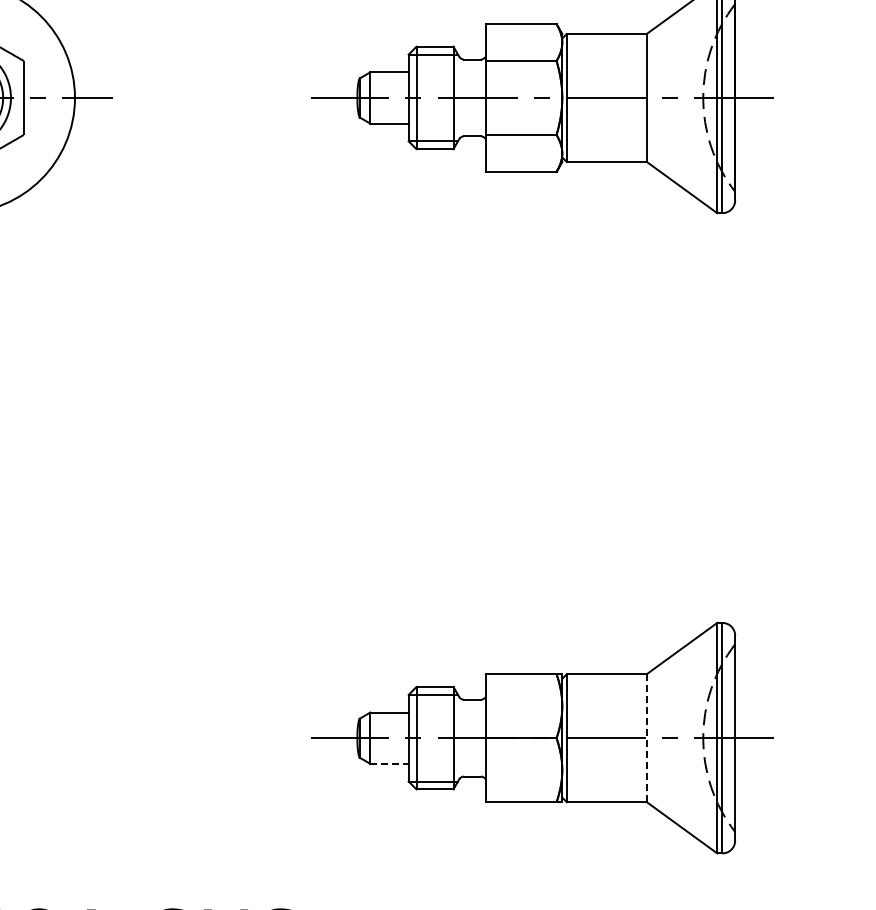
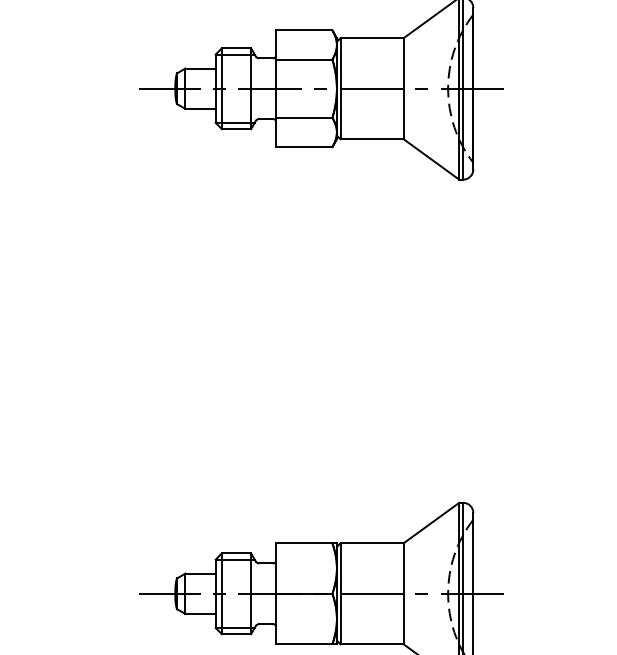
line: (646, 738) -> (403, 594), dashed -> solid
line: (389, 763) -> (200, 613), dashed -> solid

